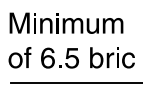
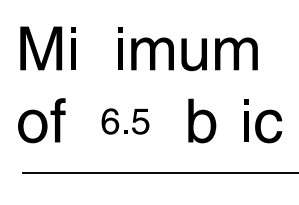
fill: (46, 25) -> (97, 53), removed
part: (59, 57) -> (124, 120), size x0.6
fill: (110, 60) -> (231, 126), removed

